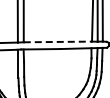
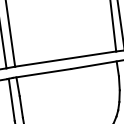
line: (58, 41) -> (66, 58), dashed -> solid

